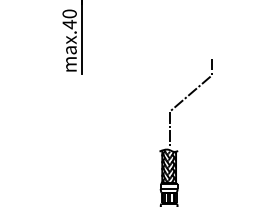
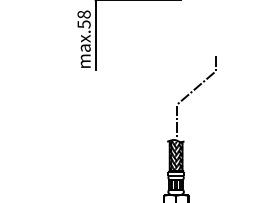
text: (69, 19) -> (83, 19), max.40 -> max.58

